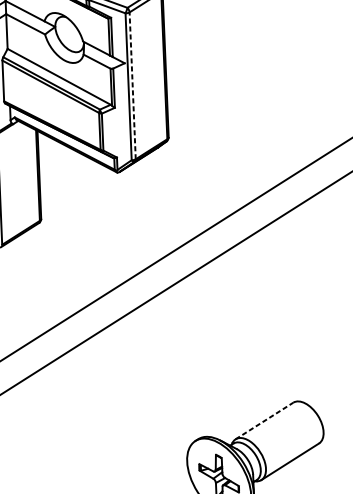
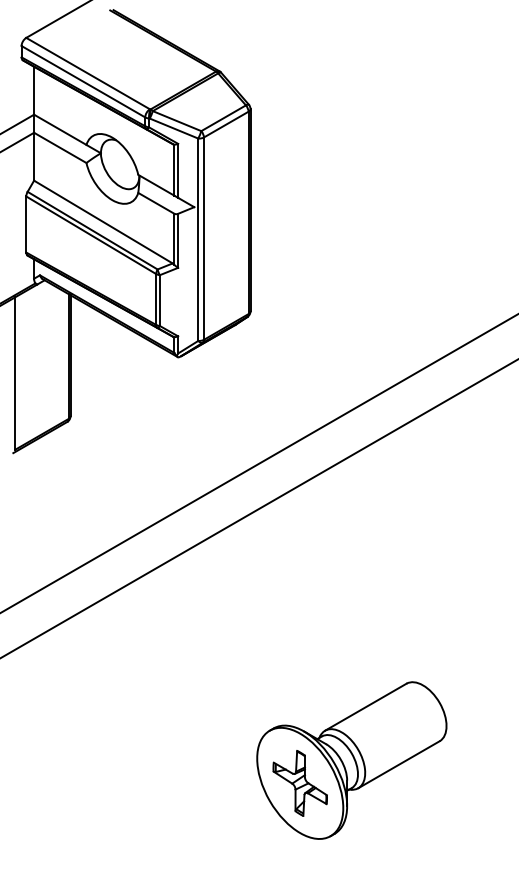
line: (132, 85) -> (203, 238), dashed -> solid
line: (264, 421) -> (365, 707), dashed -> solid

